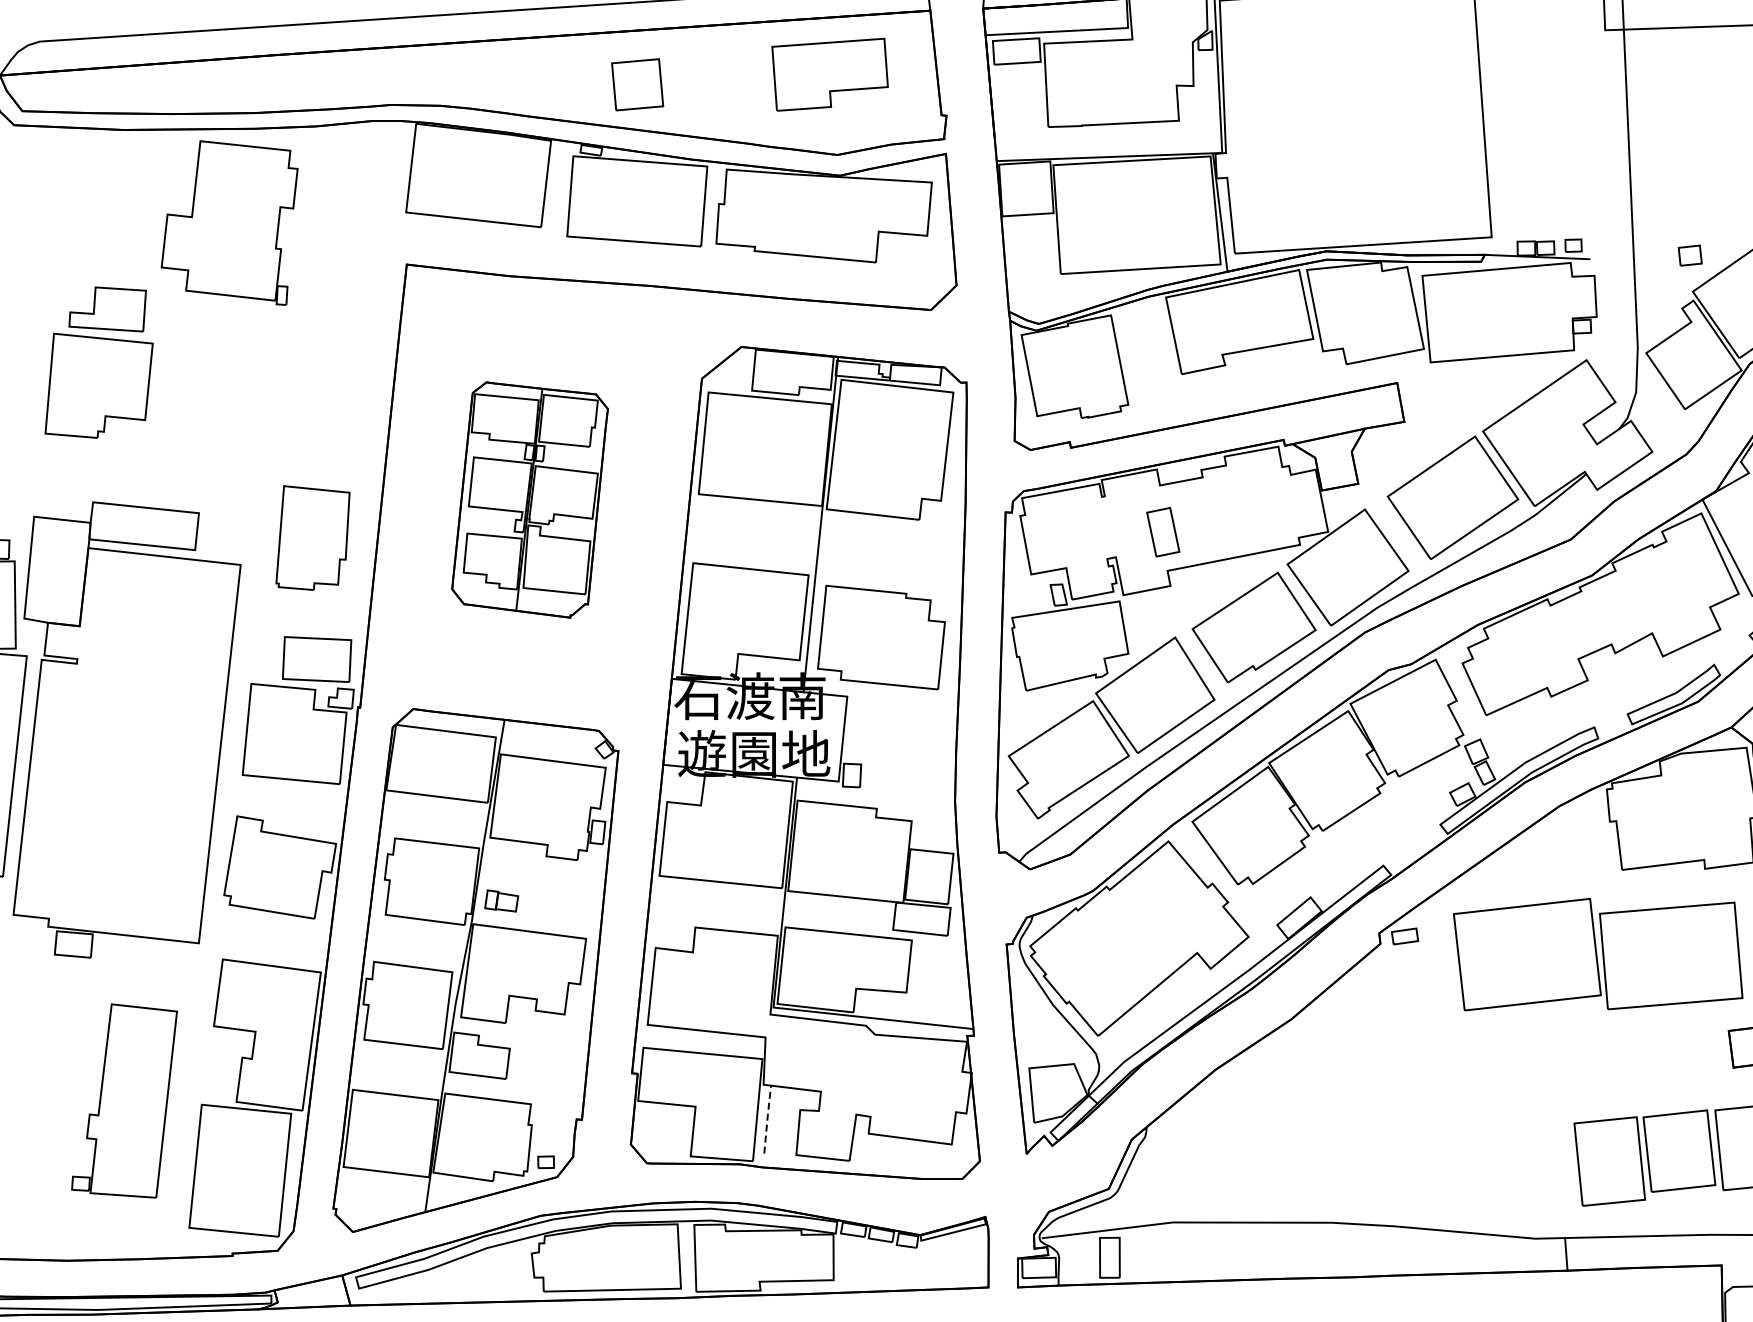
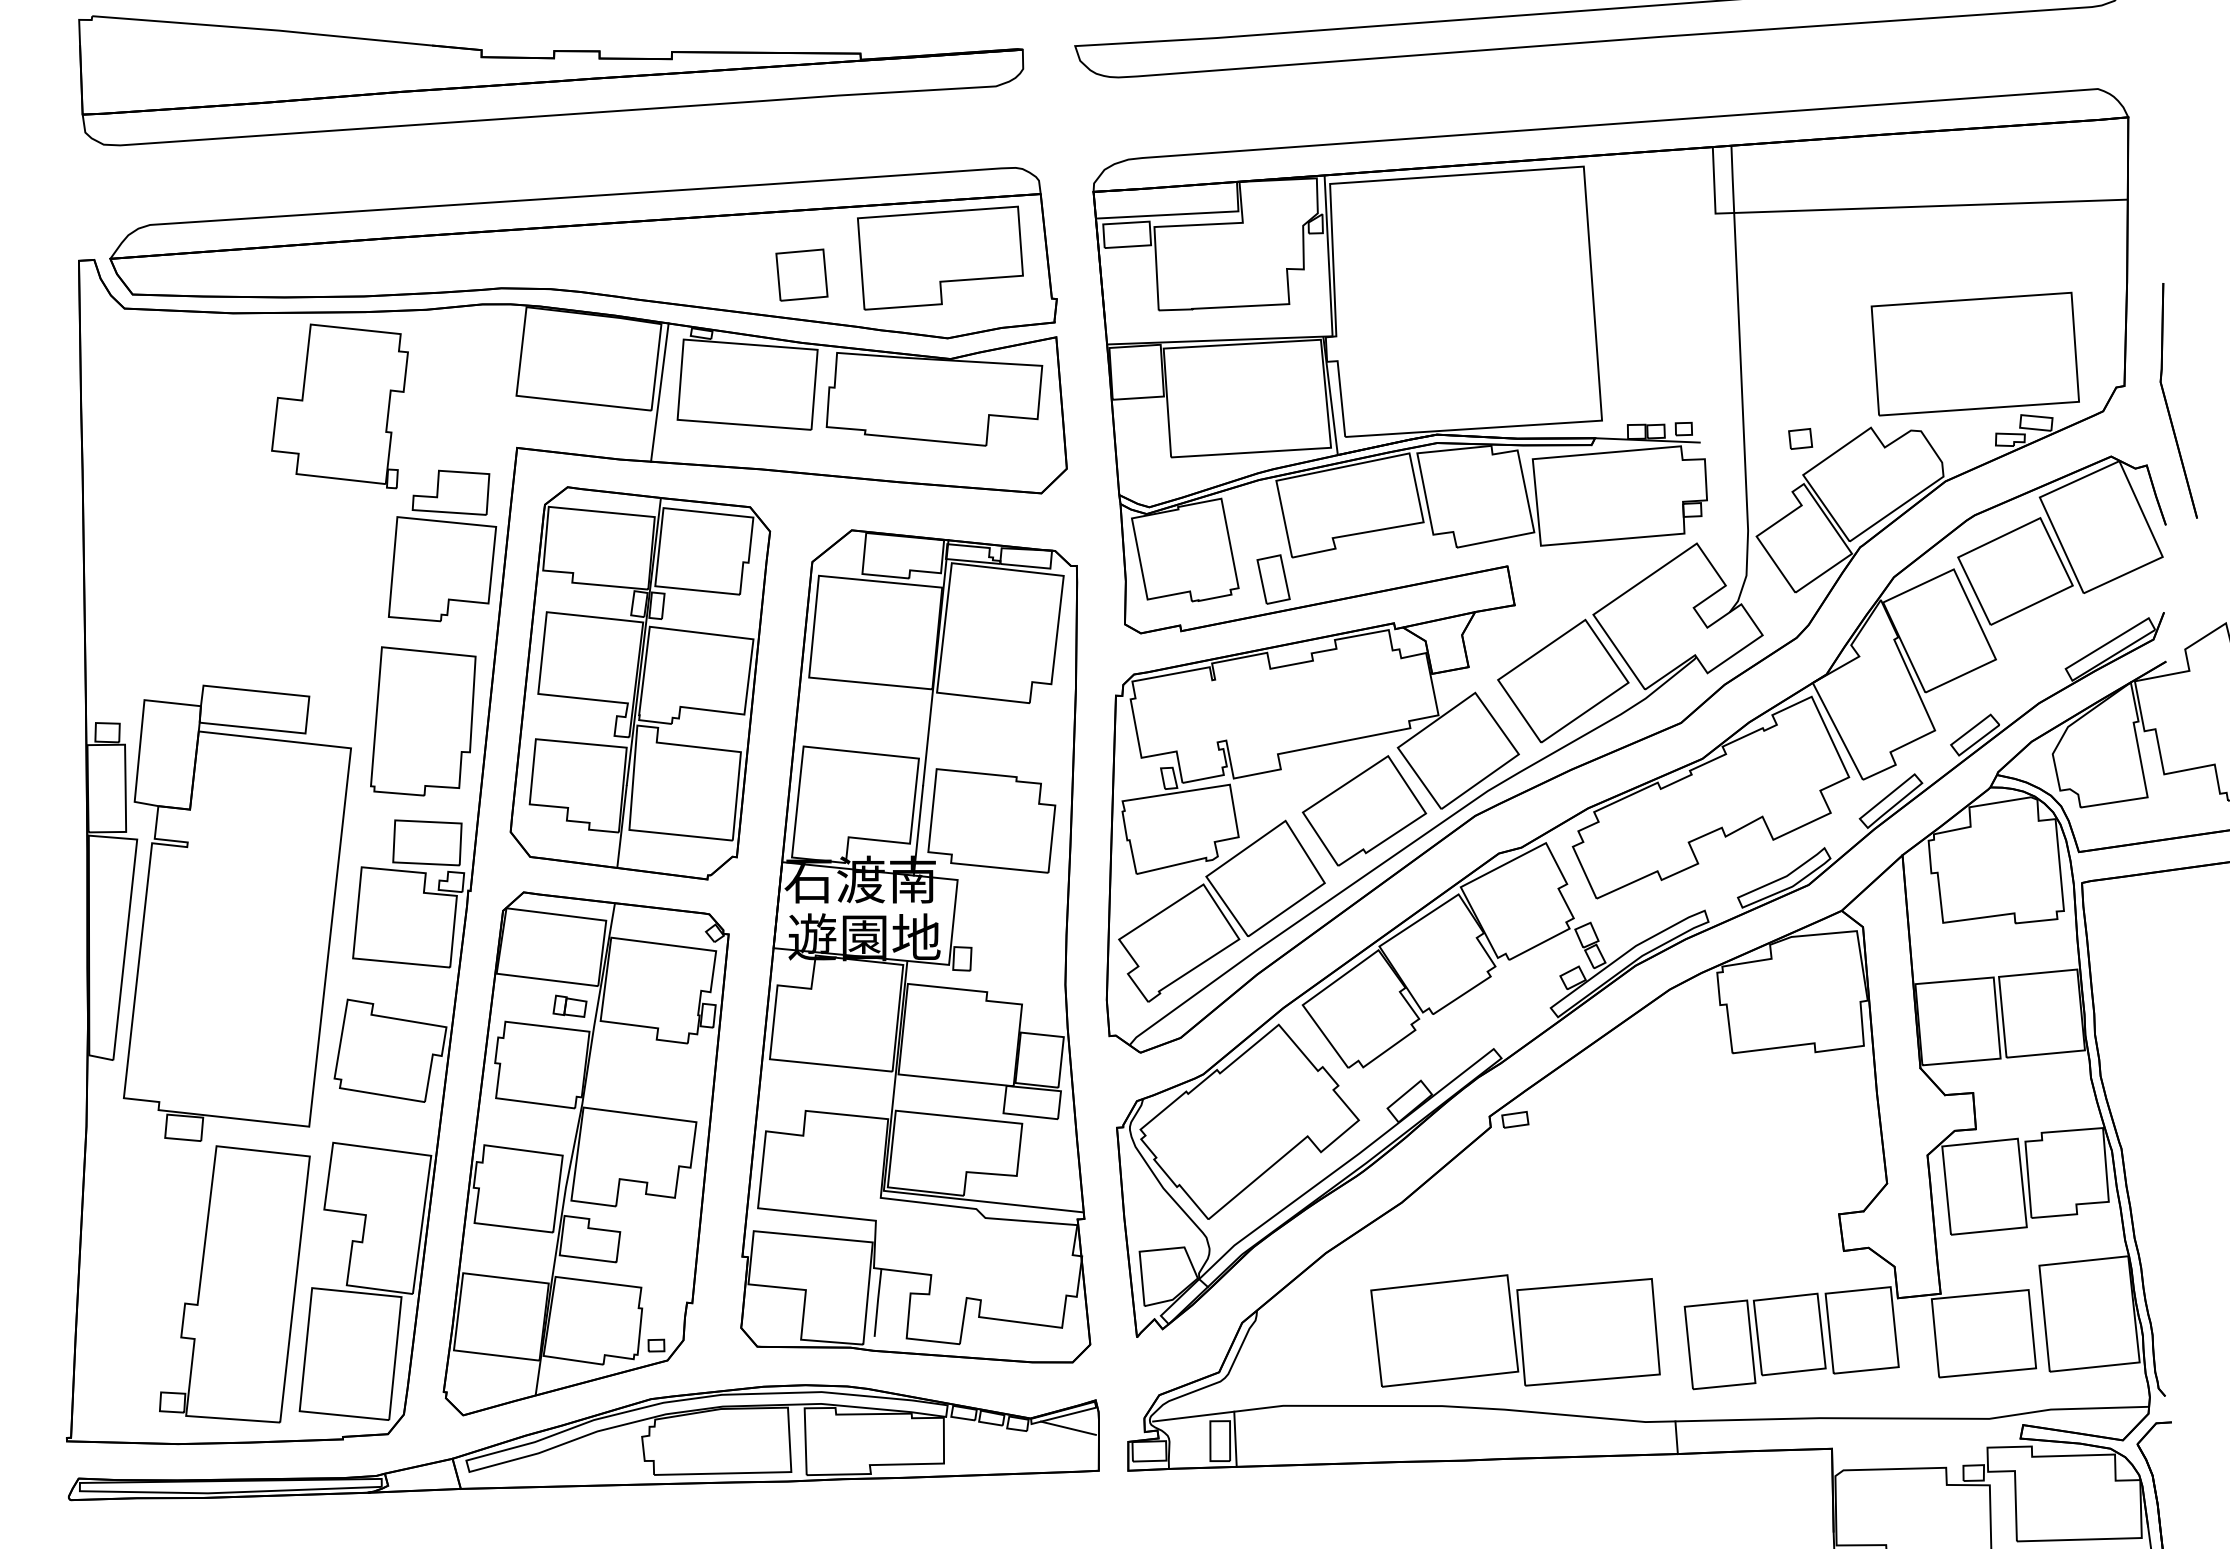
part: (830, 74) -> (940, 257), size x1.43
part: (637, 84) -> (801, 274), moved
line: (549, 209) -> (659, 392), added
part: (99, 362) -> (442, 545), moved
part: (530, 500) -> (640, 683), size x1.67
part: (1163, 532) -> (1273, 579), moved
part: (313, 538) -> (423, 721), size x1.43
part: (501, 900) -> (569, 1005), moved
part: (1598, 954) -> (1515, 1330), moved
part: (124, 1101) -> (234, 1284), size x1.43
line: (767, 1118) -> (877, 1301), dashed -> solid
line: (957, 1244) -> (1067, 1427), added
line: (1125, 1255) -> (1235, 1438), added

